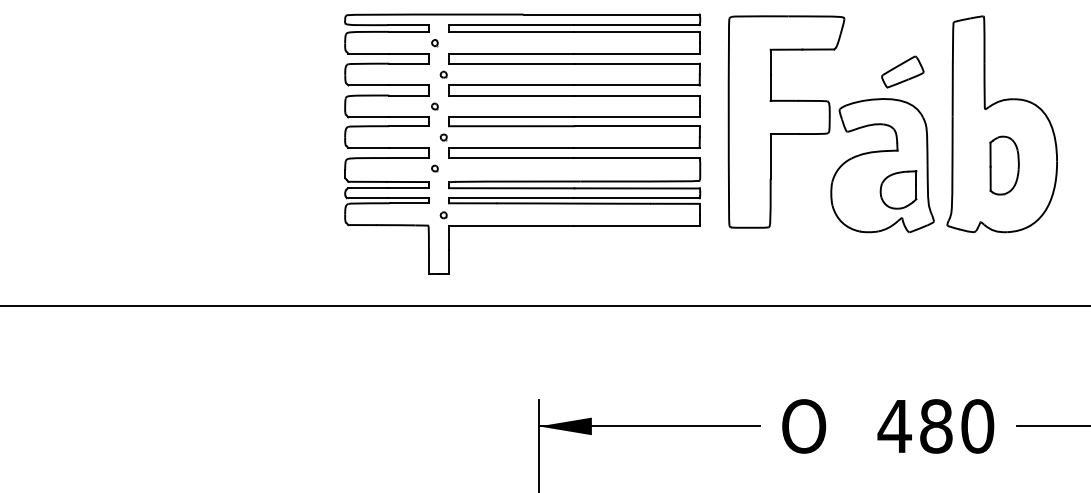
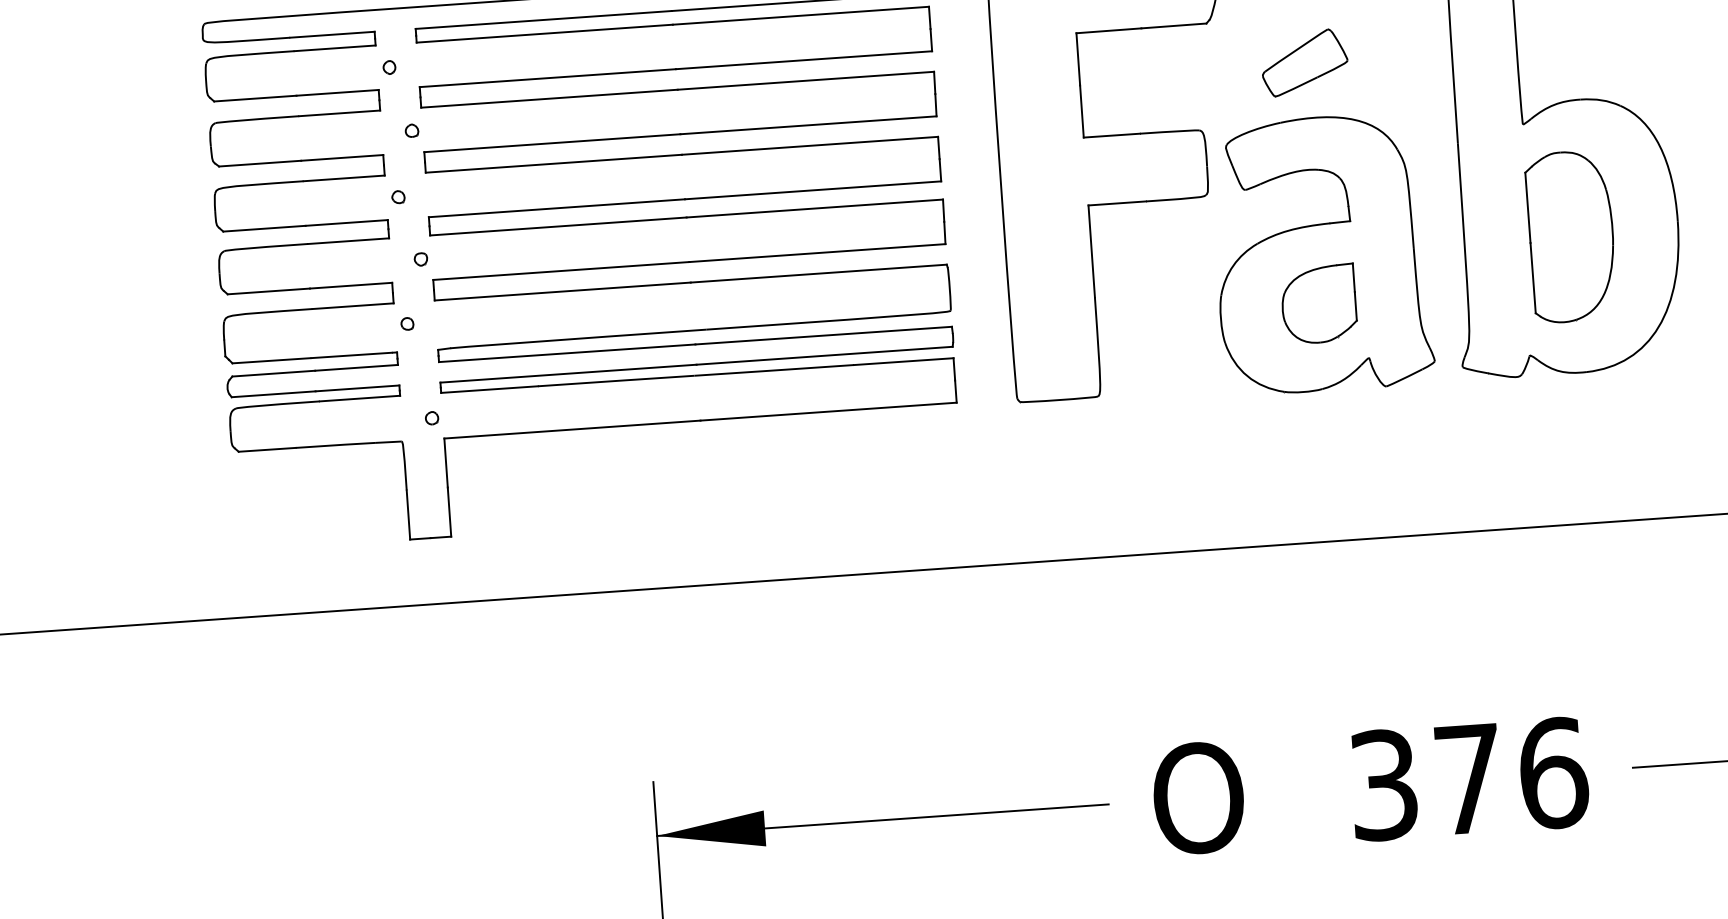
part: (902, 71) -> (1304, 61), moved
part: (1004, 165) -> (1570, 236), size x1.43
part: (898, 189) -> (1318, 303), moved
text: (935, 426) -> (1467, 779), 480 -> 376

